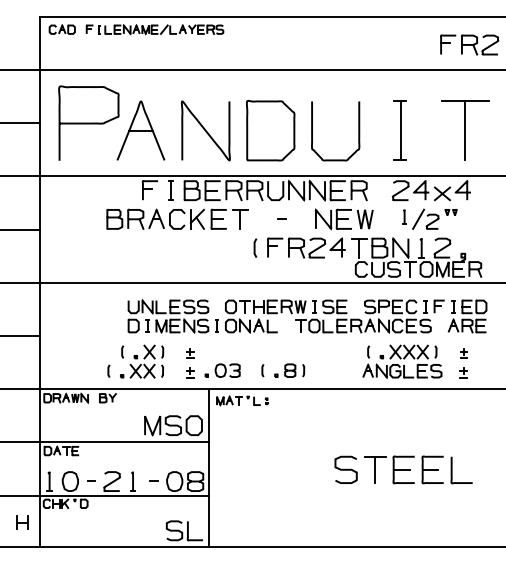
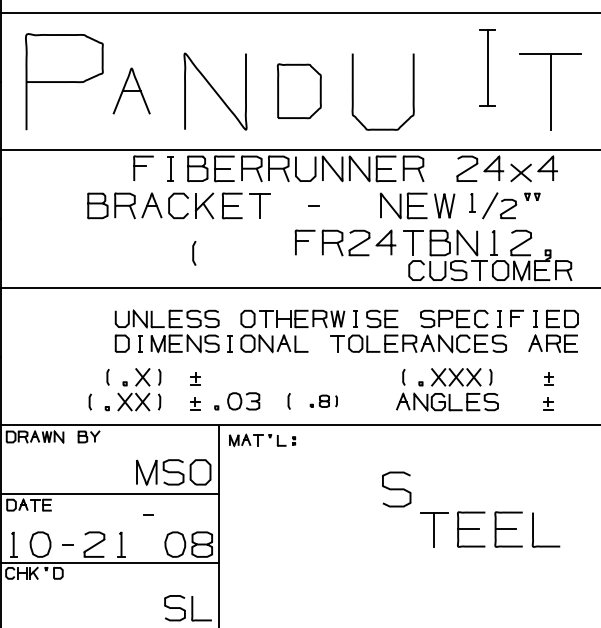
part: (140, 130) -> (131, 91), size x0.6
part: (270, 130) -> (299, 91), size x0.7
part: (399, 130) -> (486, 67), moved
part: (343, 219) -> (416, 206), moved
curve: (255, 247) -> (194, 252), moved
part: (402, 361) -> (447, 389), moved
part: (289, 370) -> (323, 401), size x0.7
curve: (345, 469) -> (395, 488), moved
line: (153, 480) -> (147, 513), moved

